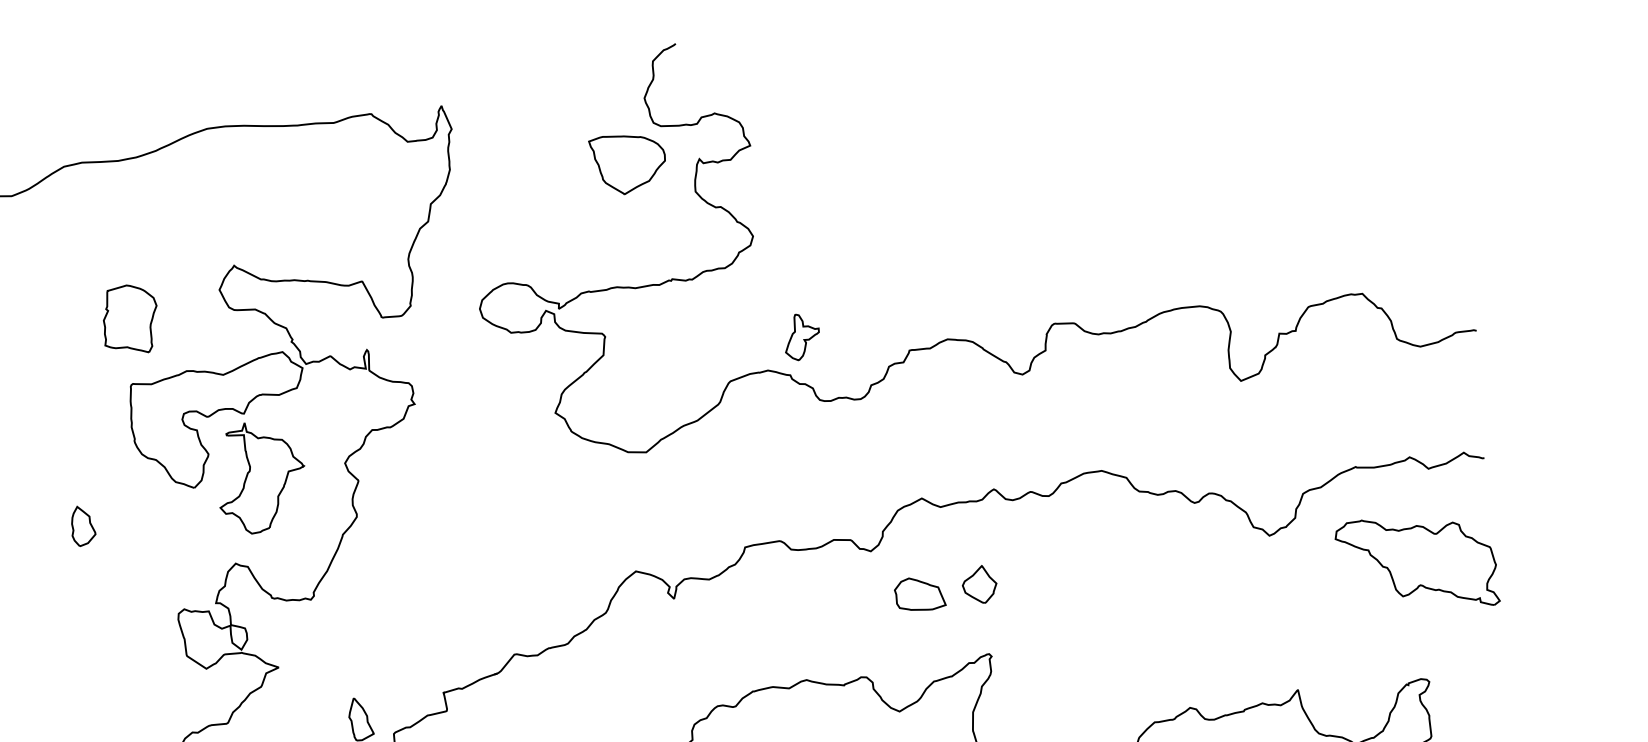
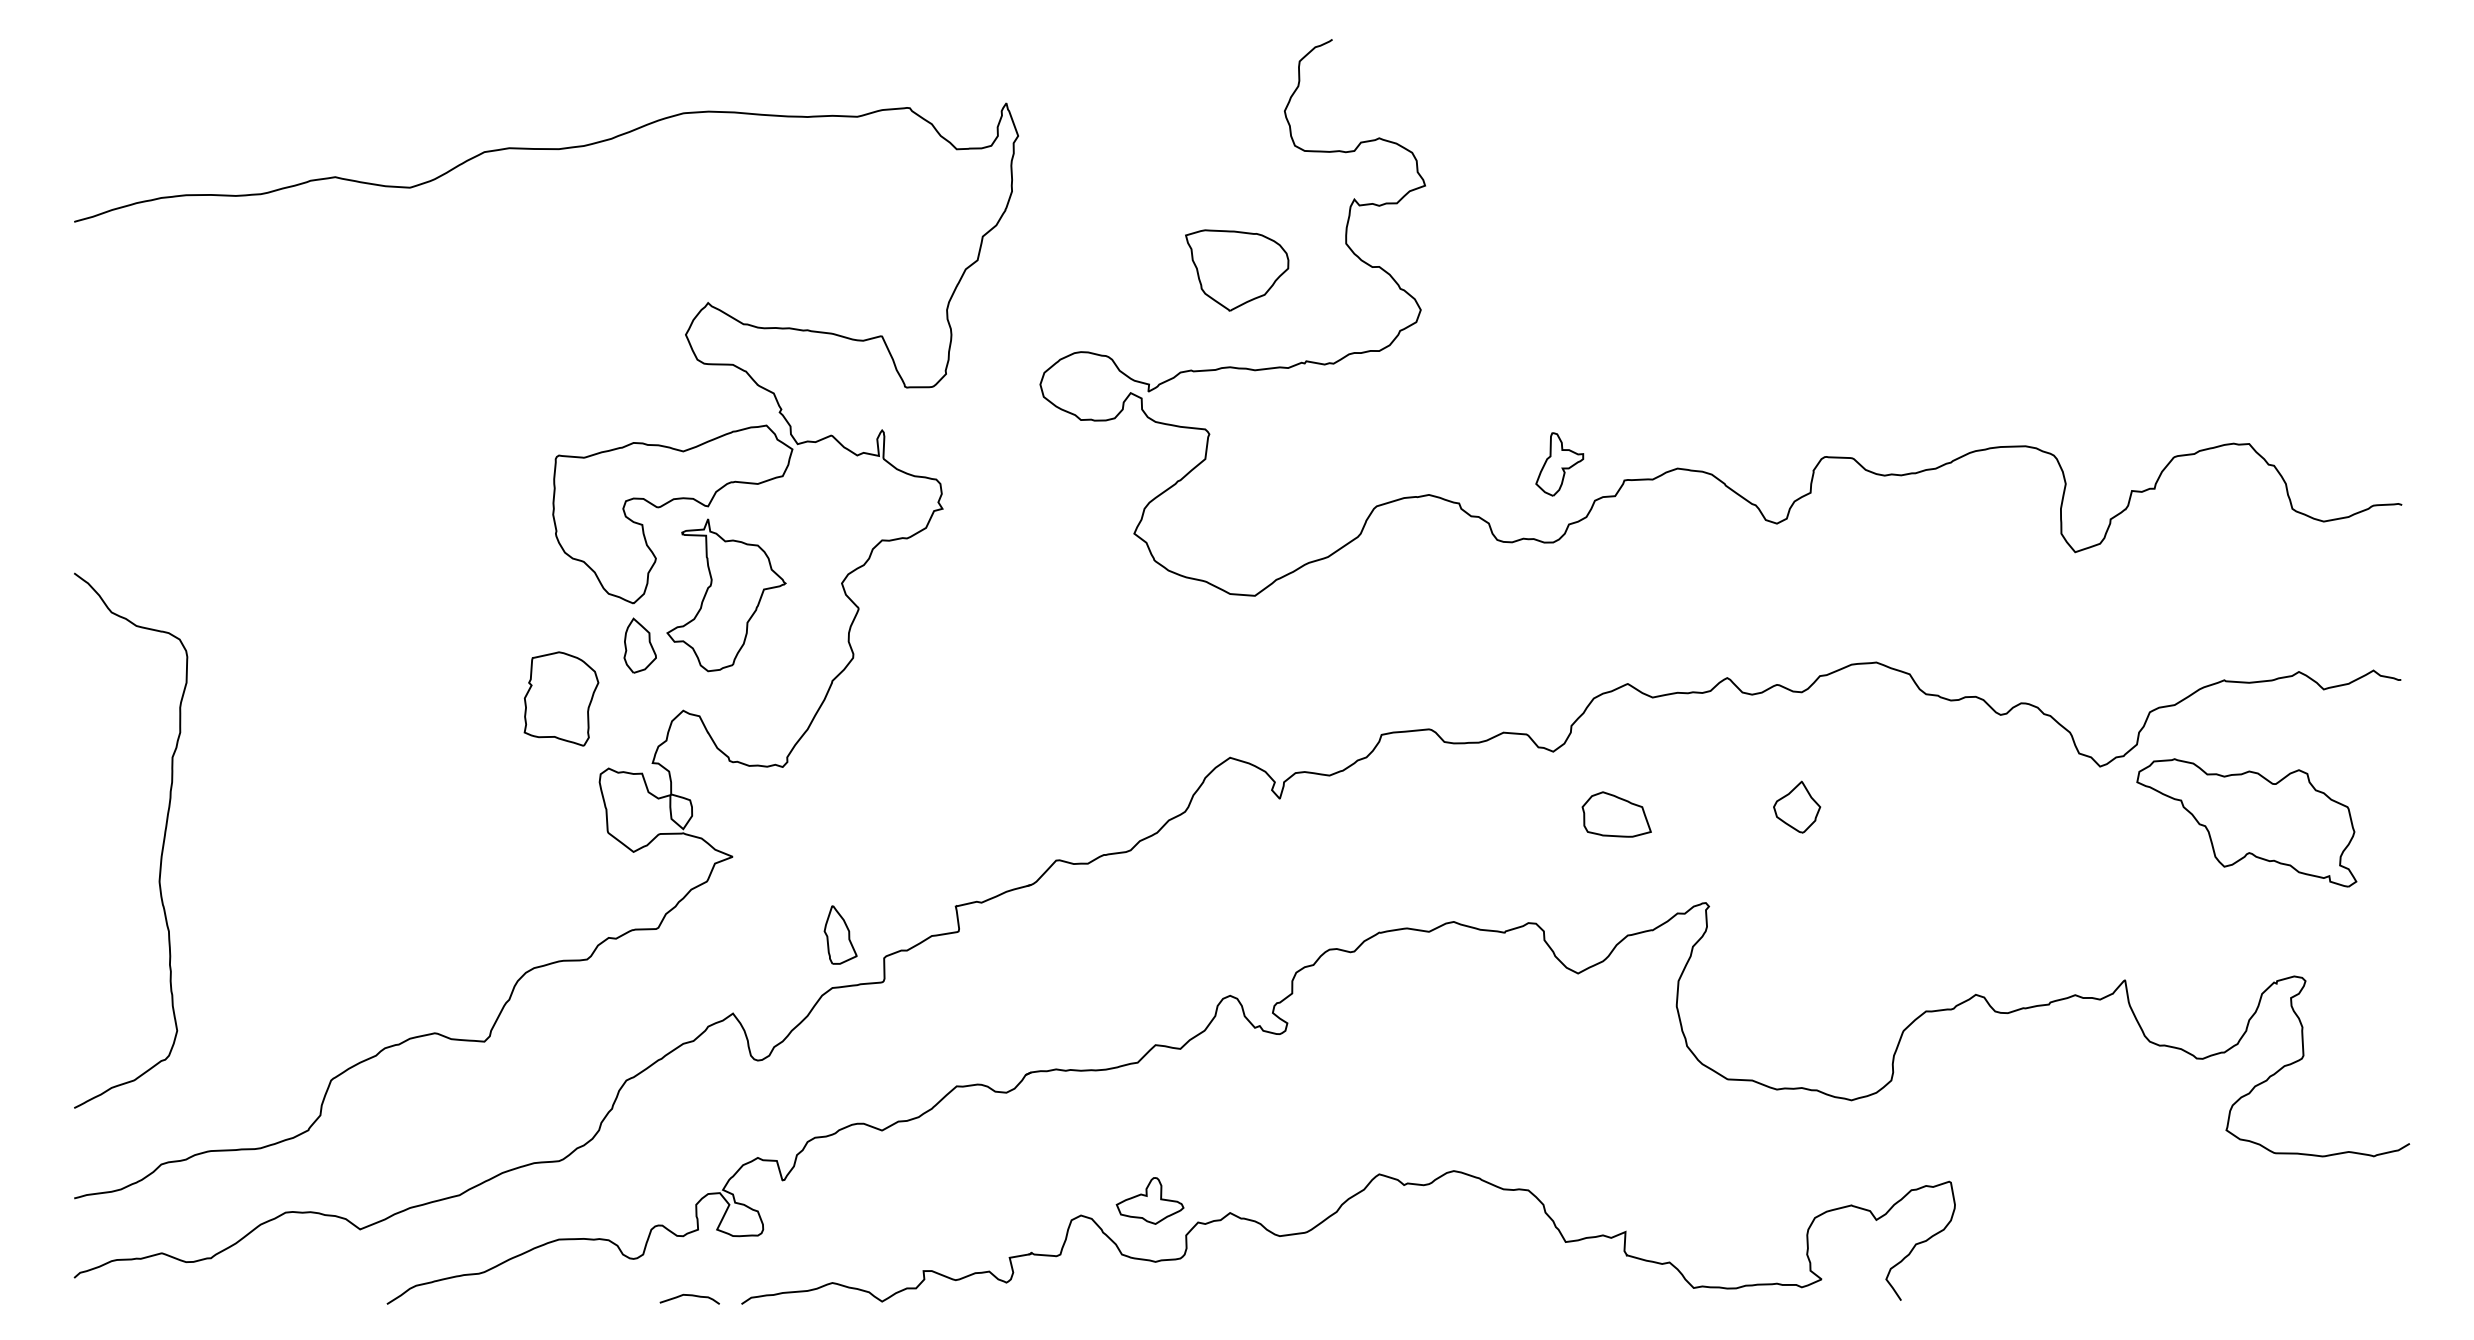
part: (628, 164) -> (1237, 270), moved
part: (130, 318) -> (561, 698), moved
part: (801, 337) -> (1559, 464), moved
part: (82, 526) -> (639, 645), moved
part: (1417, 563) -> (2246, 822), moved
part: (979, 584) -> (1797, 806), moved

